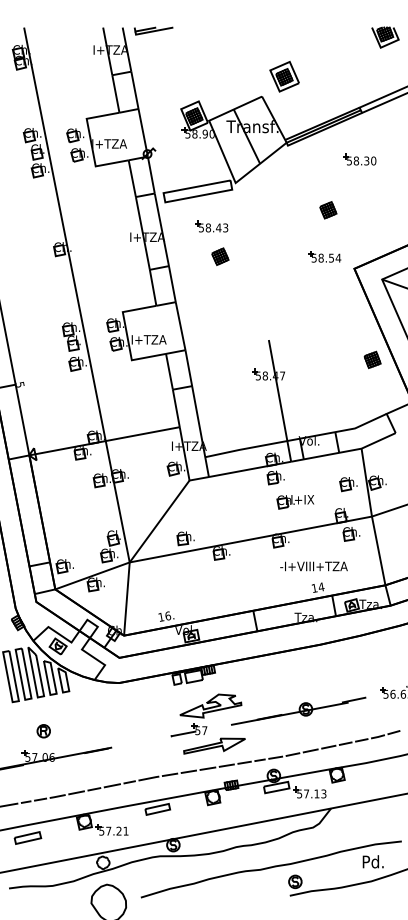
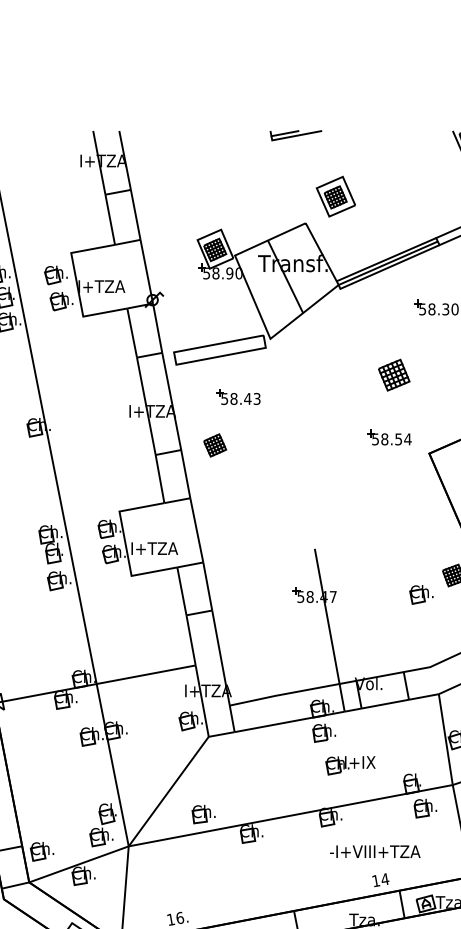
part: (153, 30) -> (295, 134), moved
part: (328, 210) -> (394, 375), size x1.4
part: (220, 256) -> (215, 445), moved
part: (348, 484) -> (421, 594), moved

